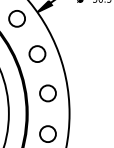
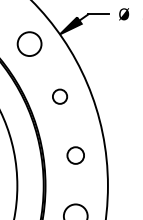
circle: (37, 53) -> (60, 95), size x0.6
circle: (47, 93) -> (75, 155), size x0.7

